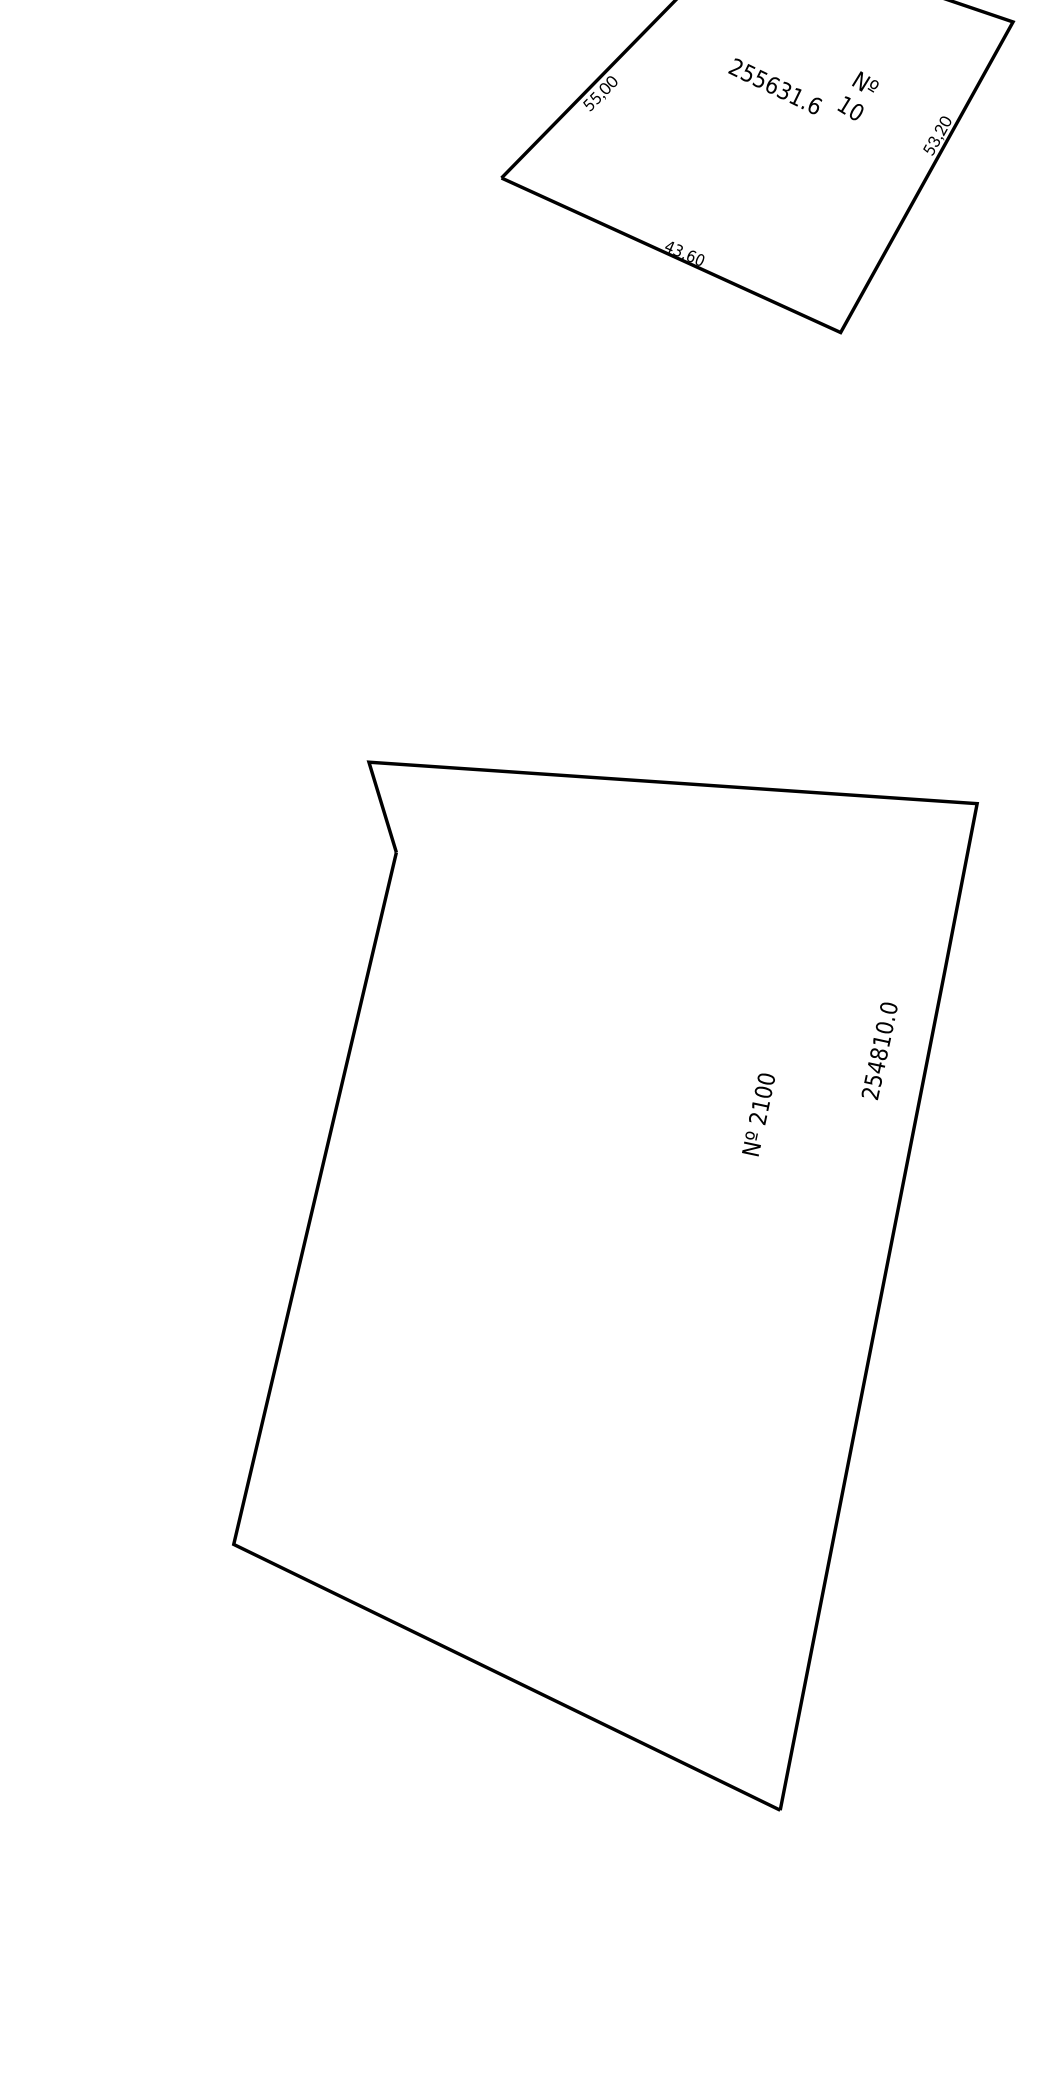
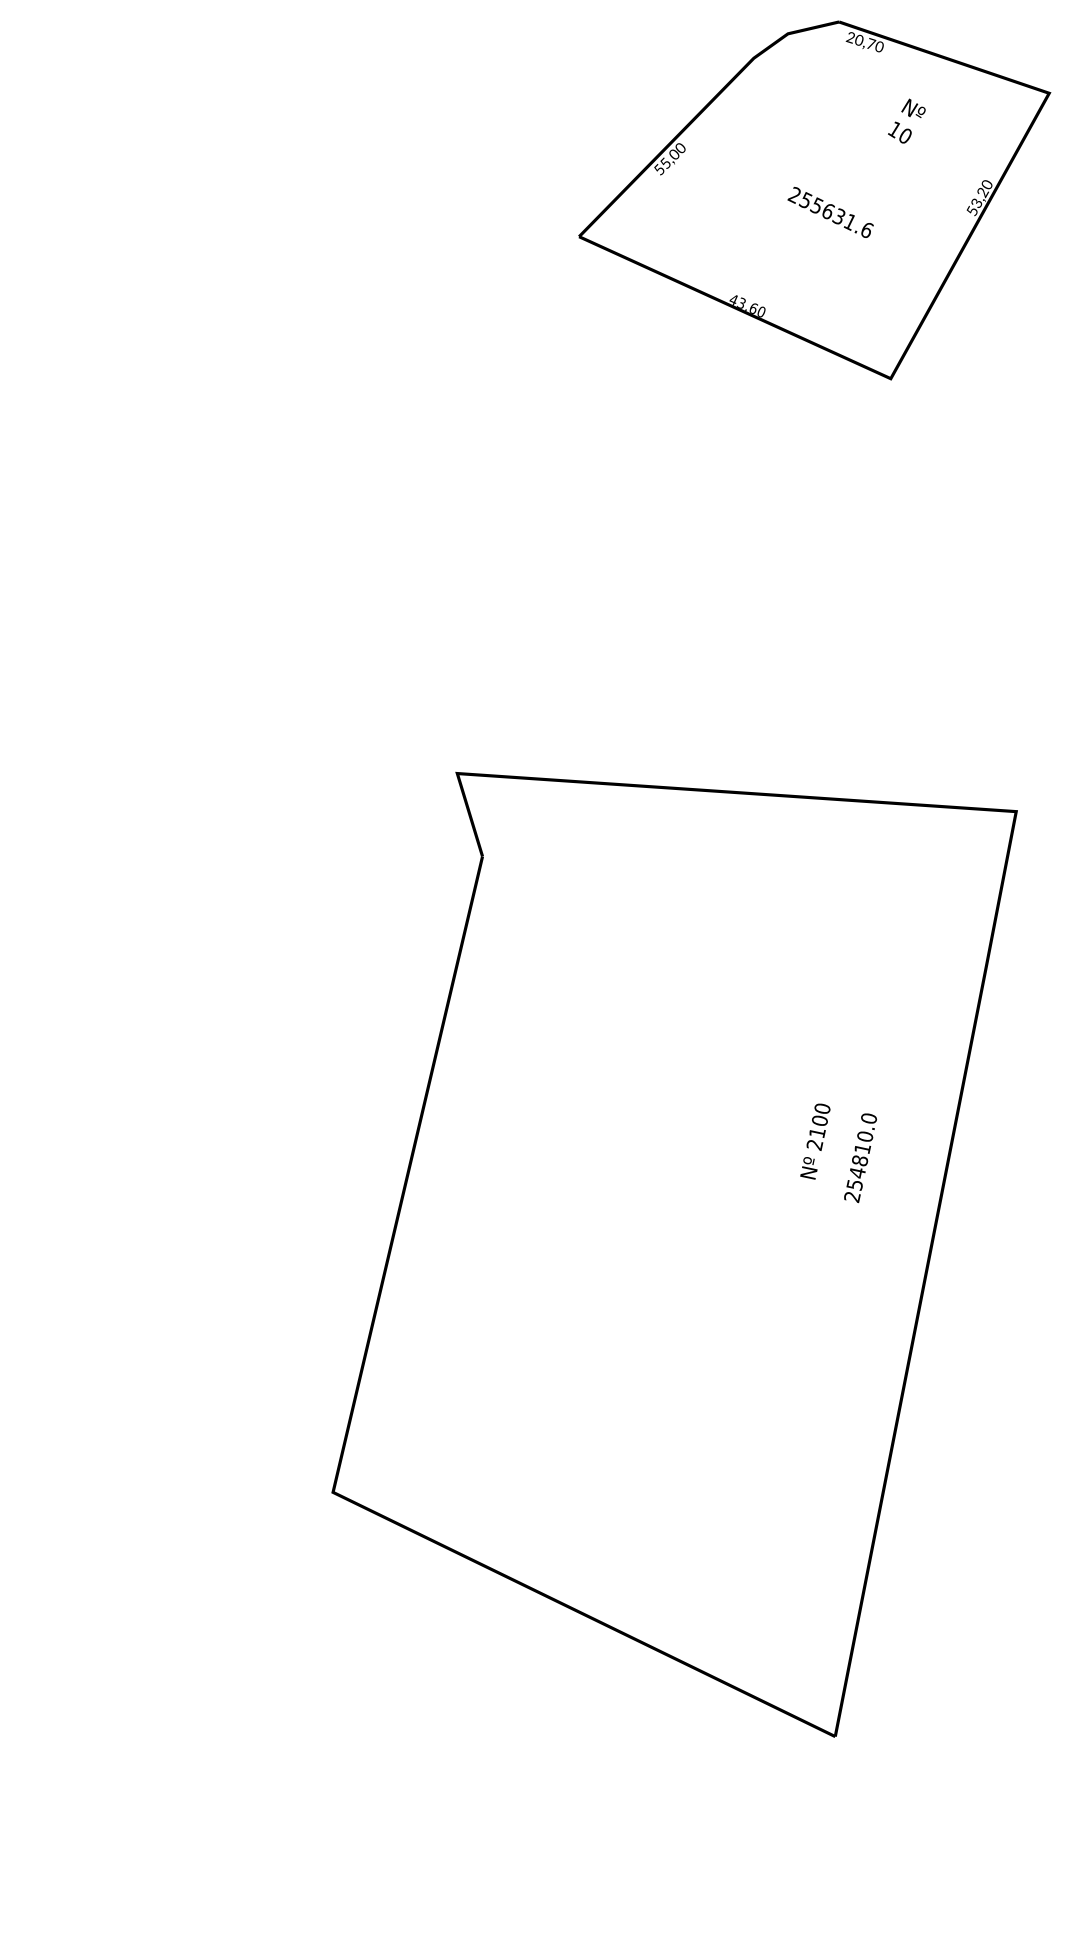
text: (775, 85) -> (830, 211), moved
text: (857, 95) -> (906, 120), moved
text: (879, 1051) -> (860, 1158), moved
text: (758, 1114) -> (815, 1141), moved

